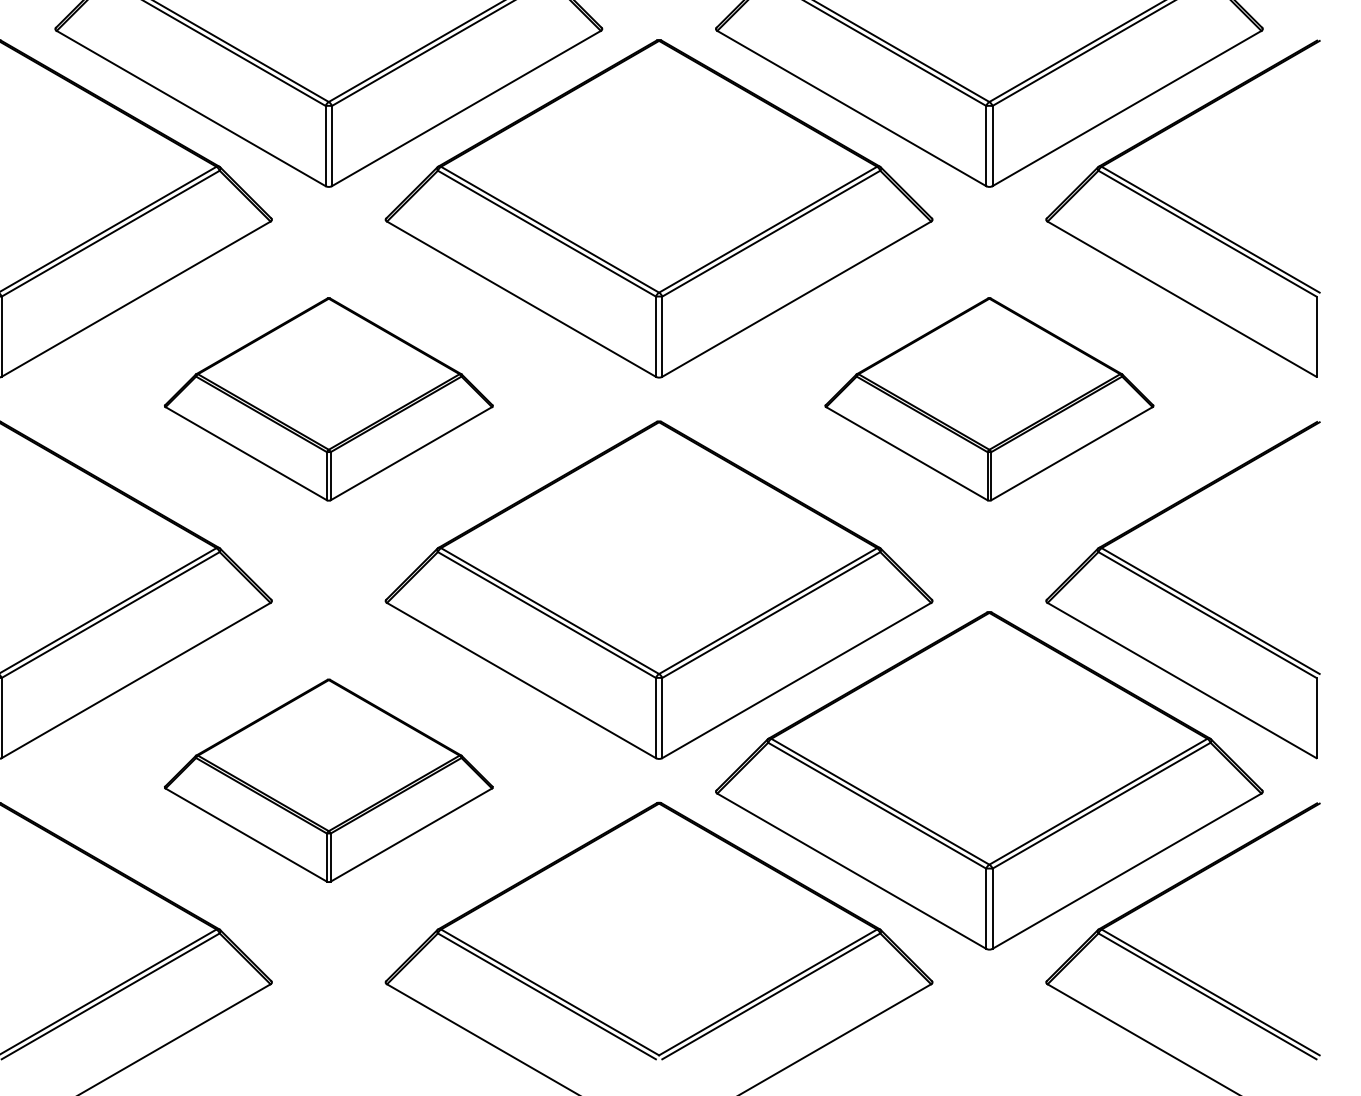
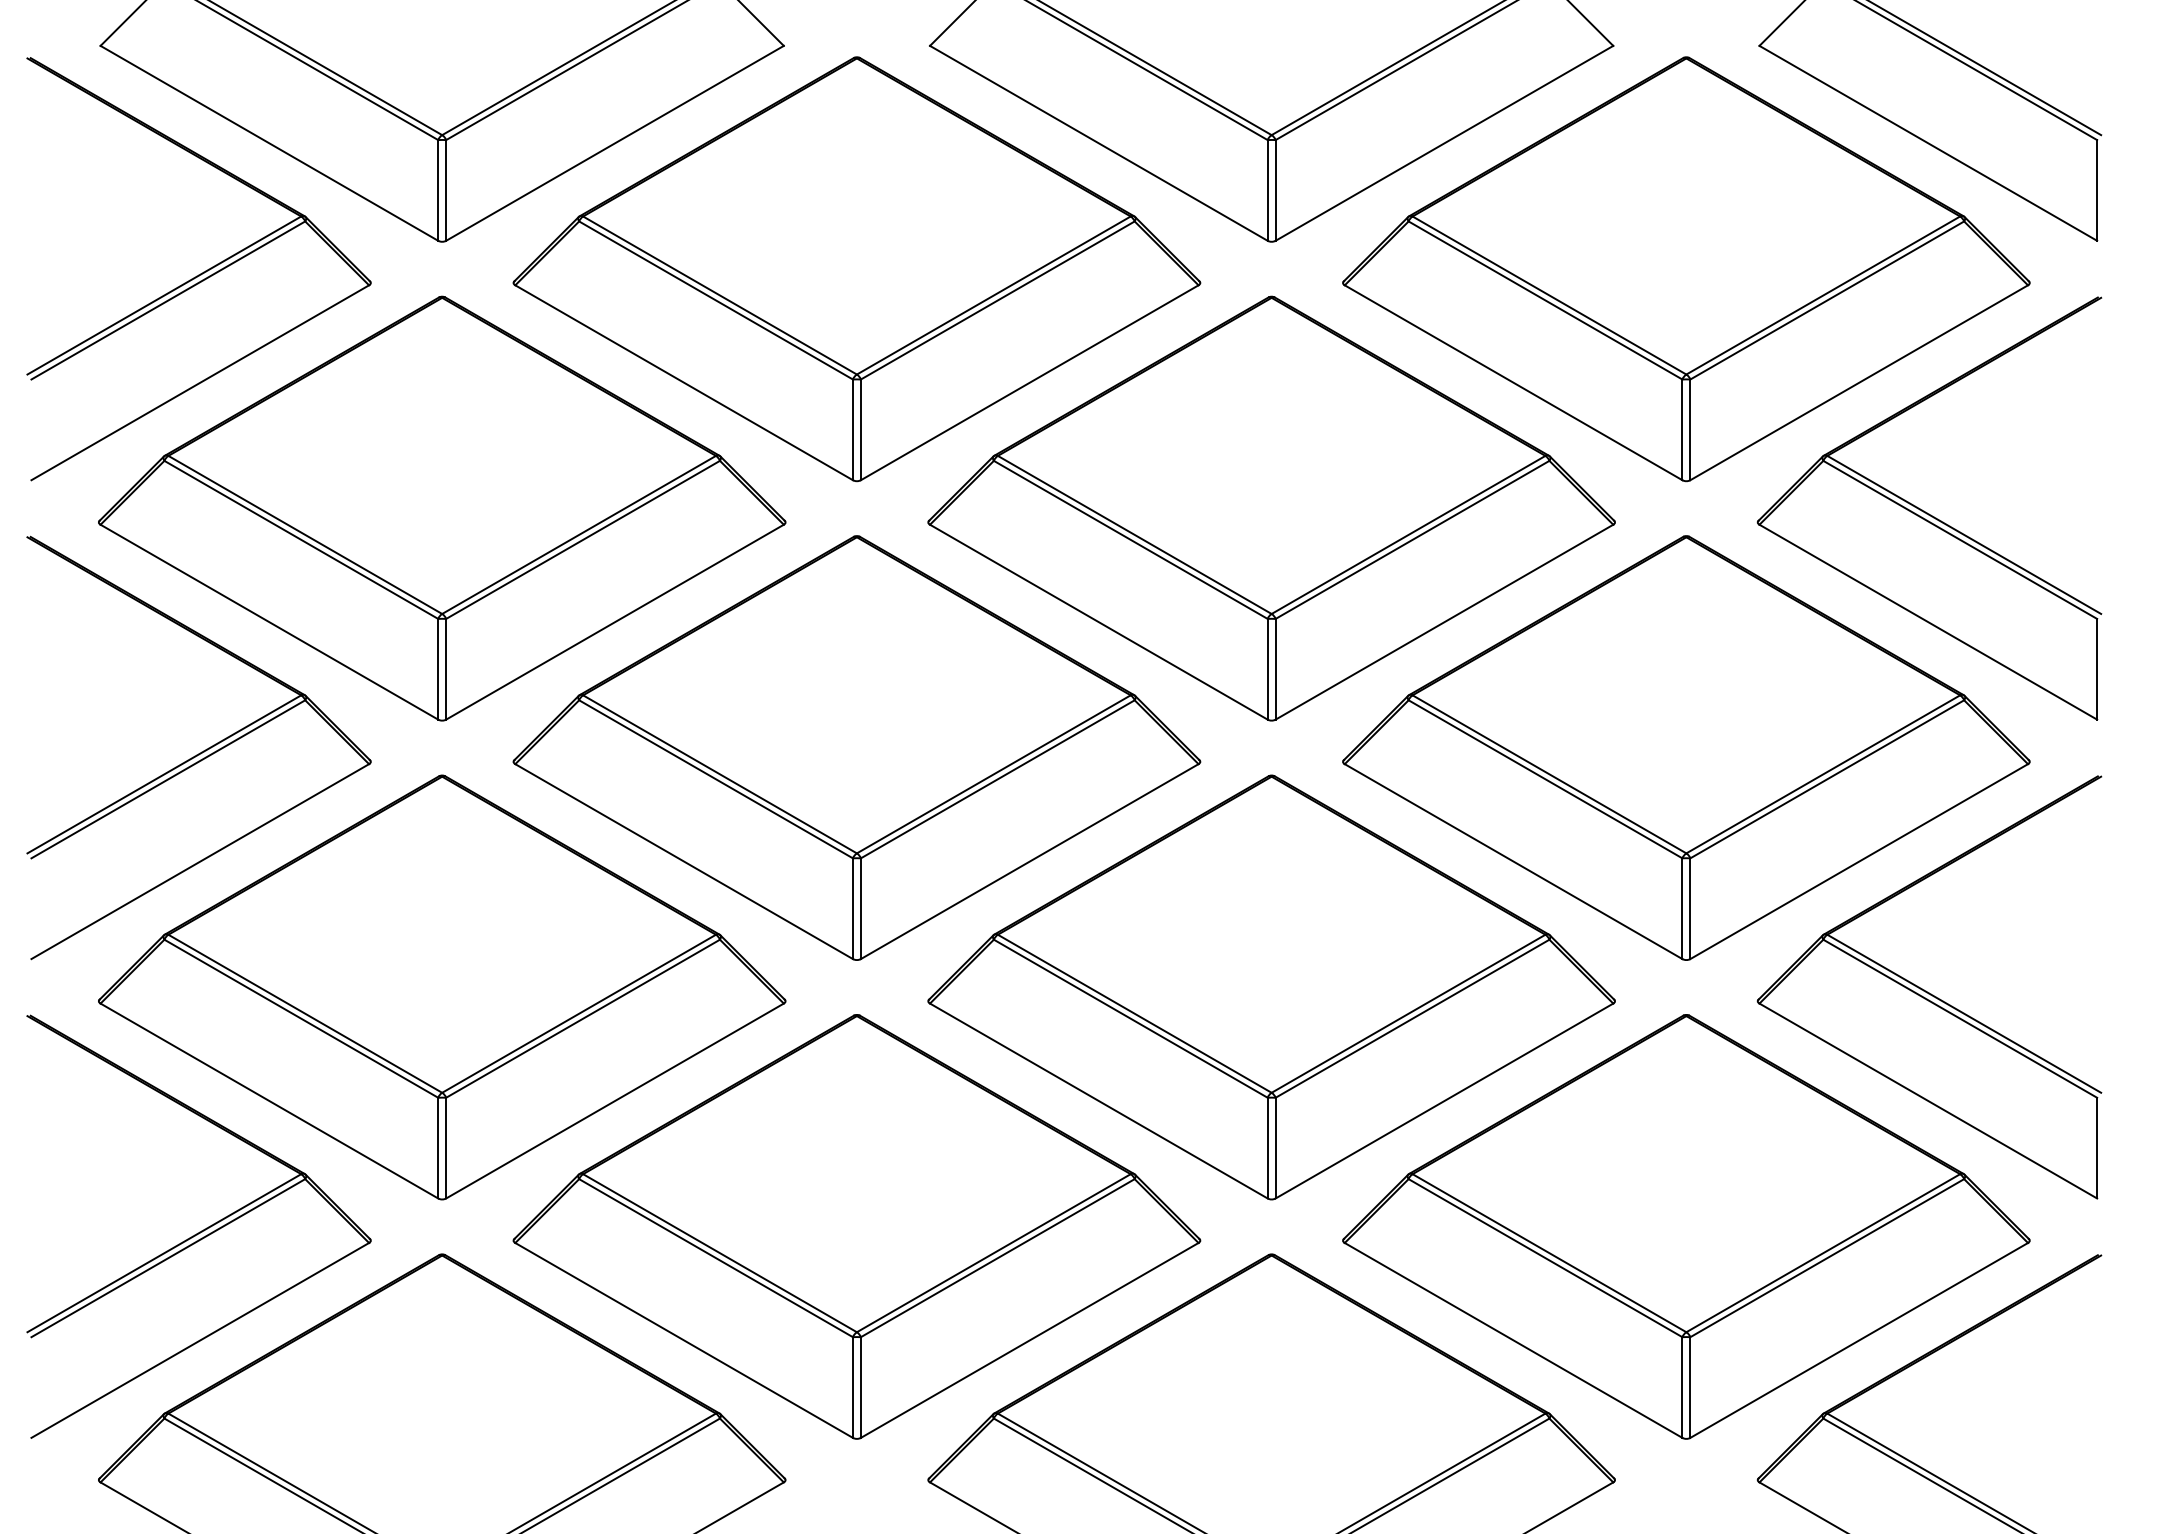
part: (328, 399) -> (856, 747), size x1.67
part: (989, 399) -> (1686, 747), size x1.67
part: (328, 780) -> (856, 1226), size x1.67

